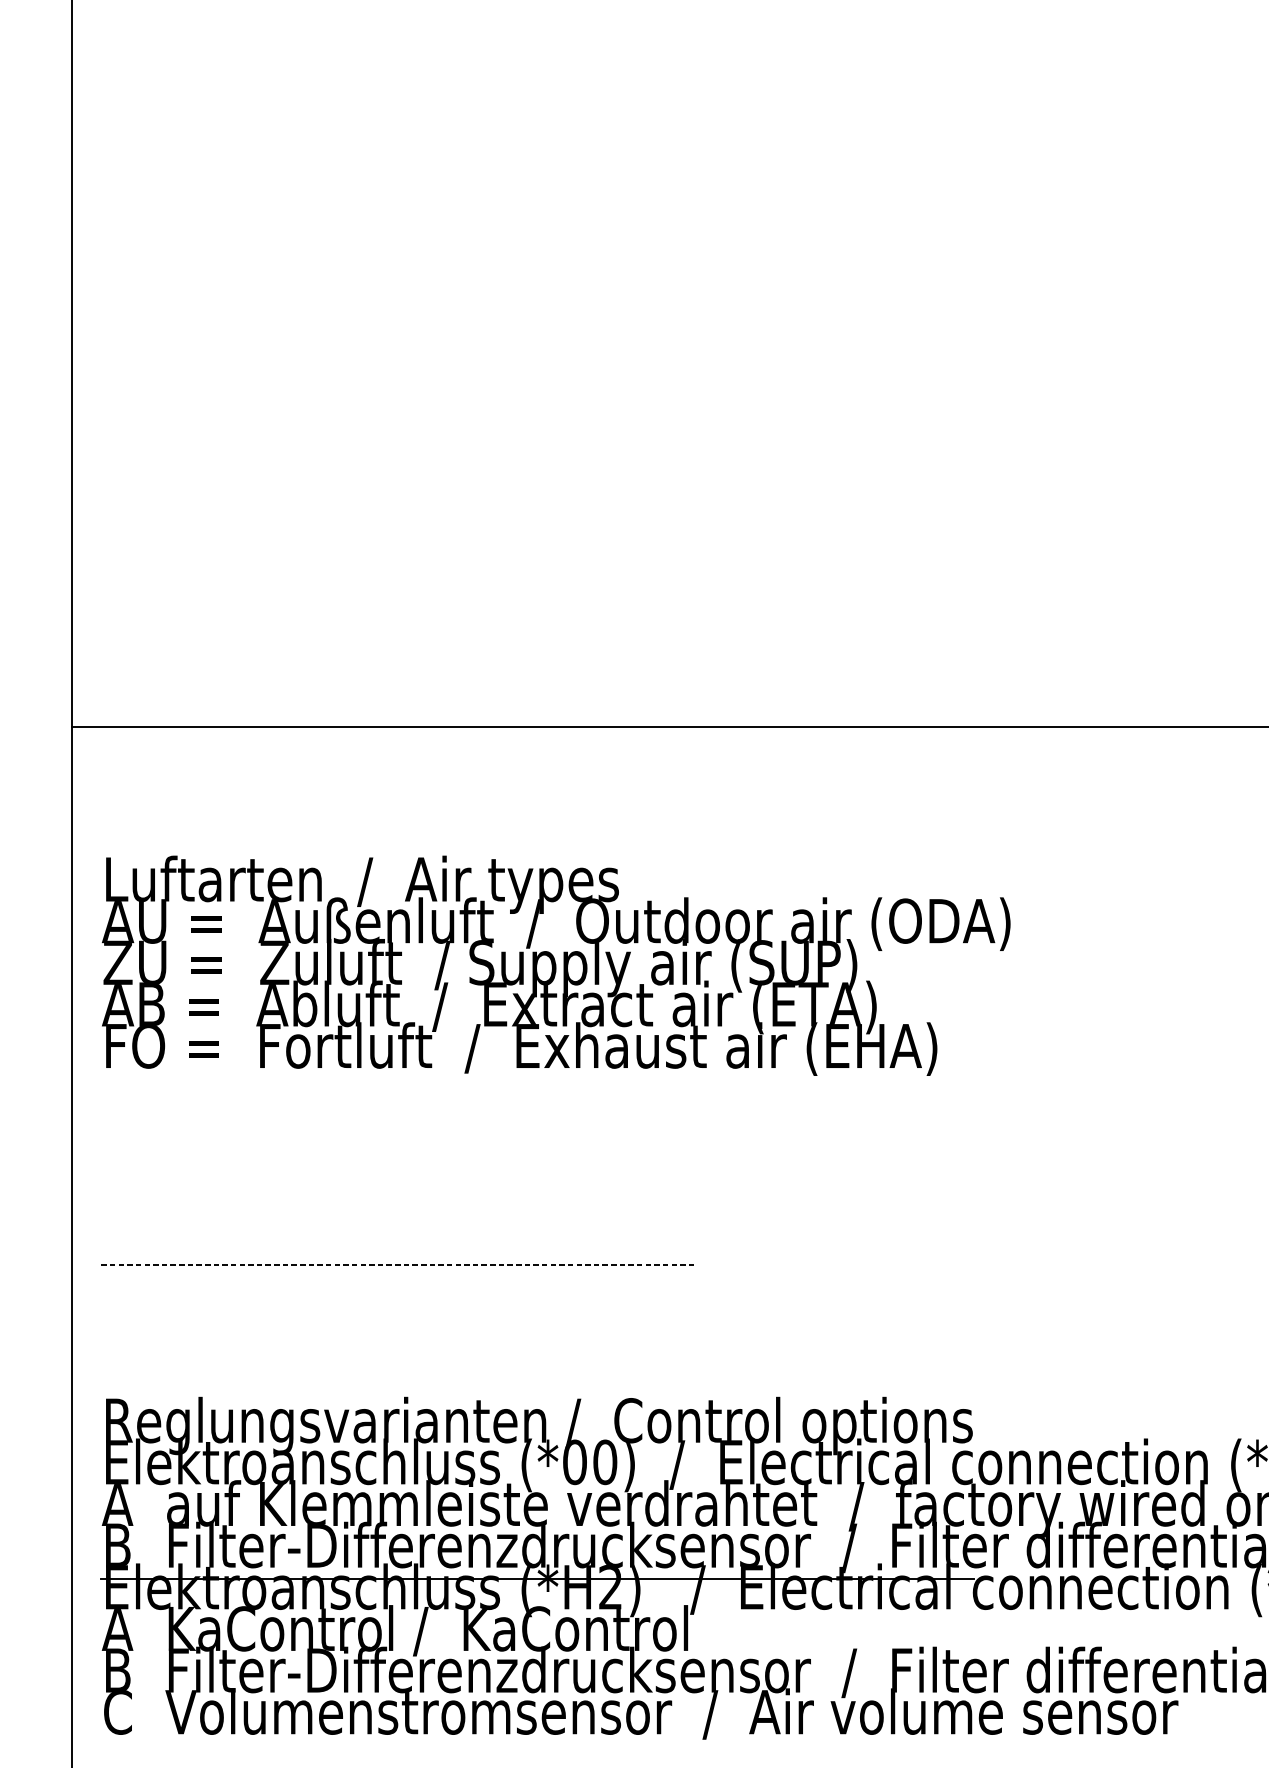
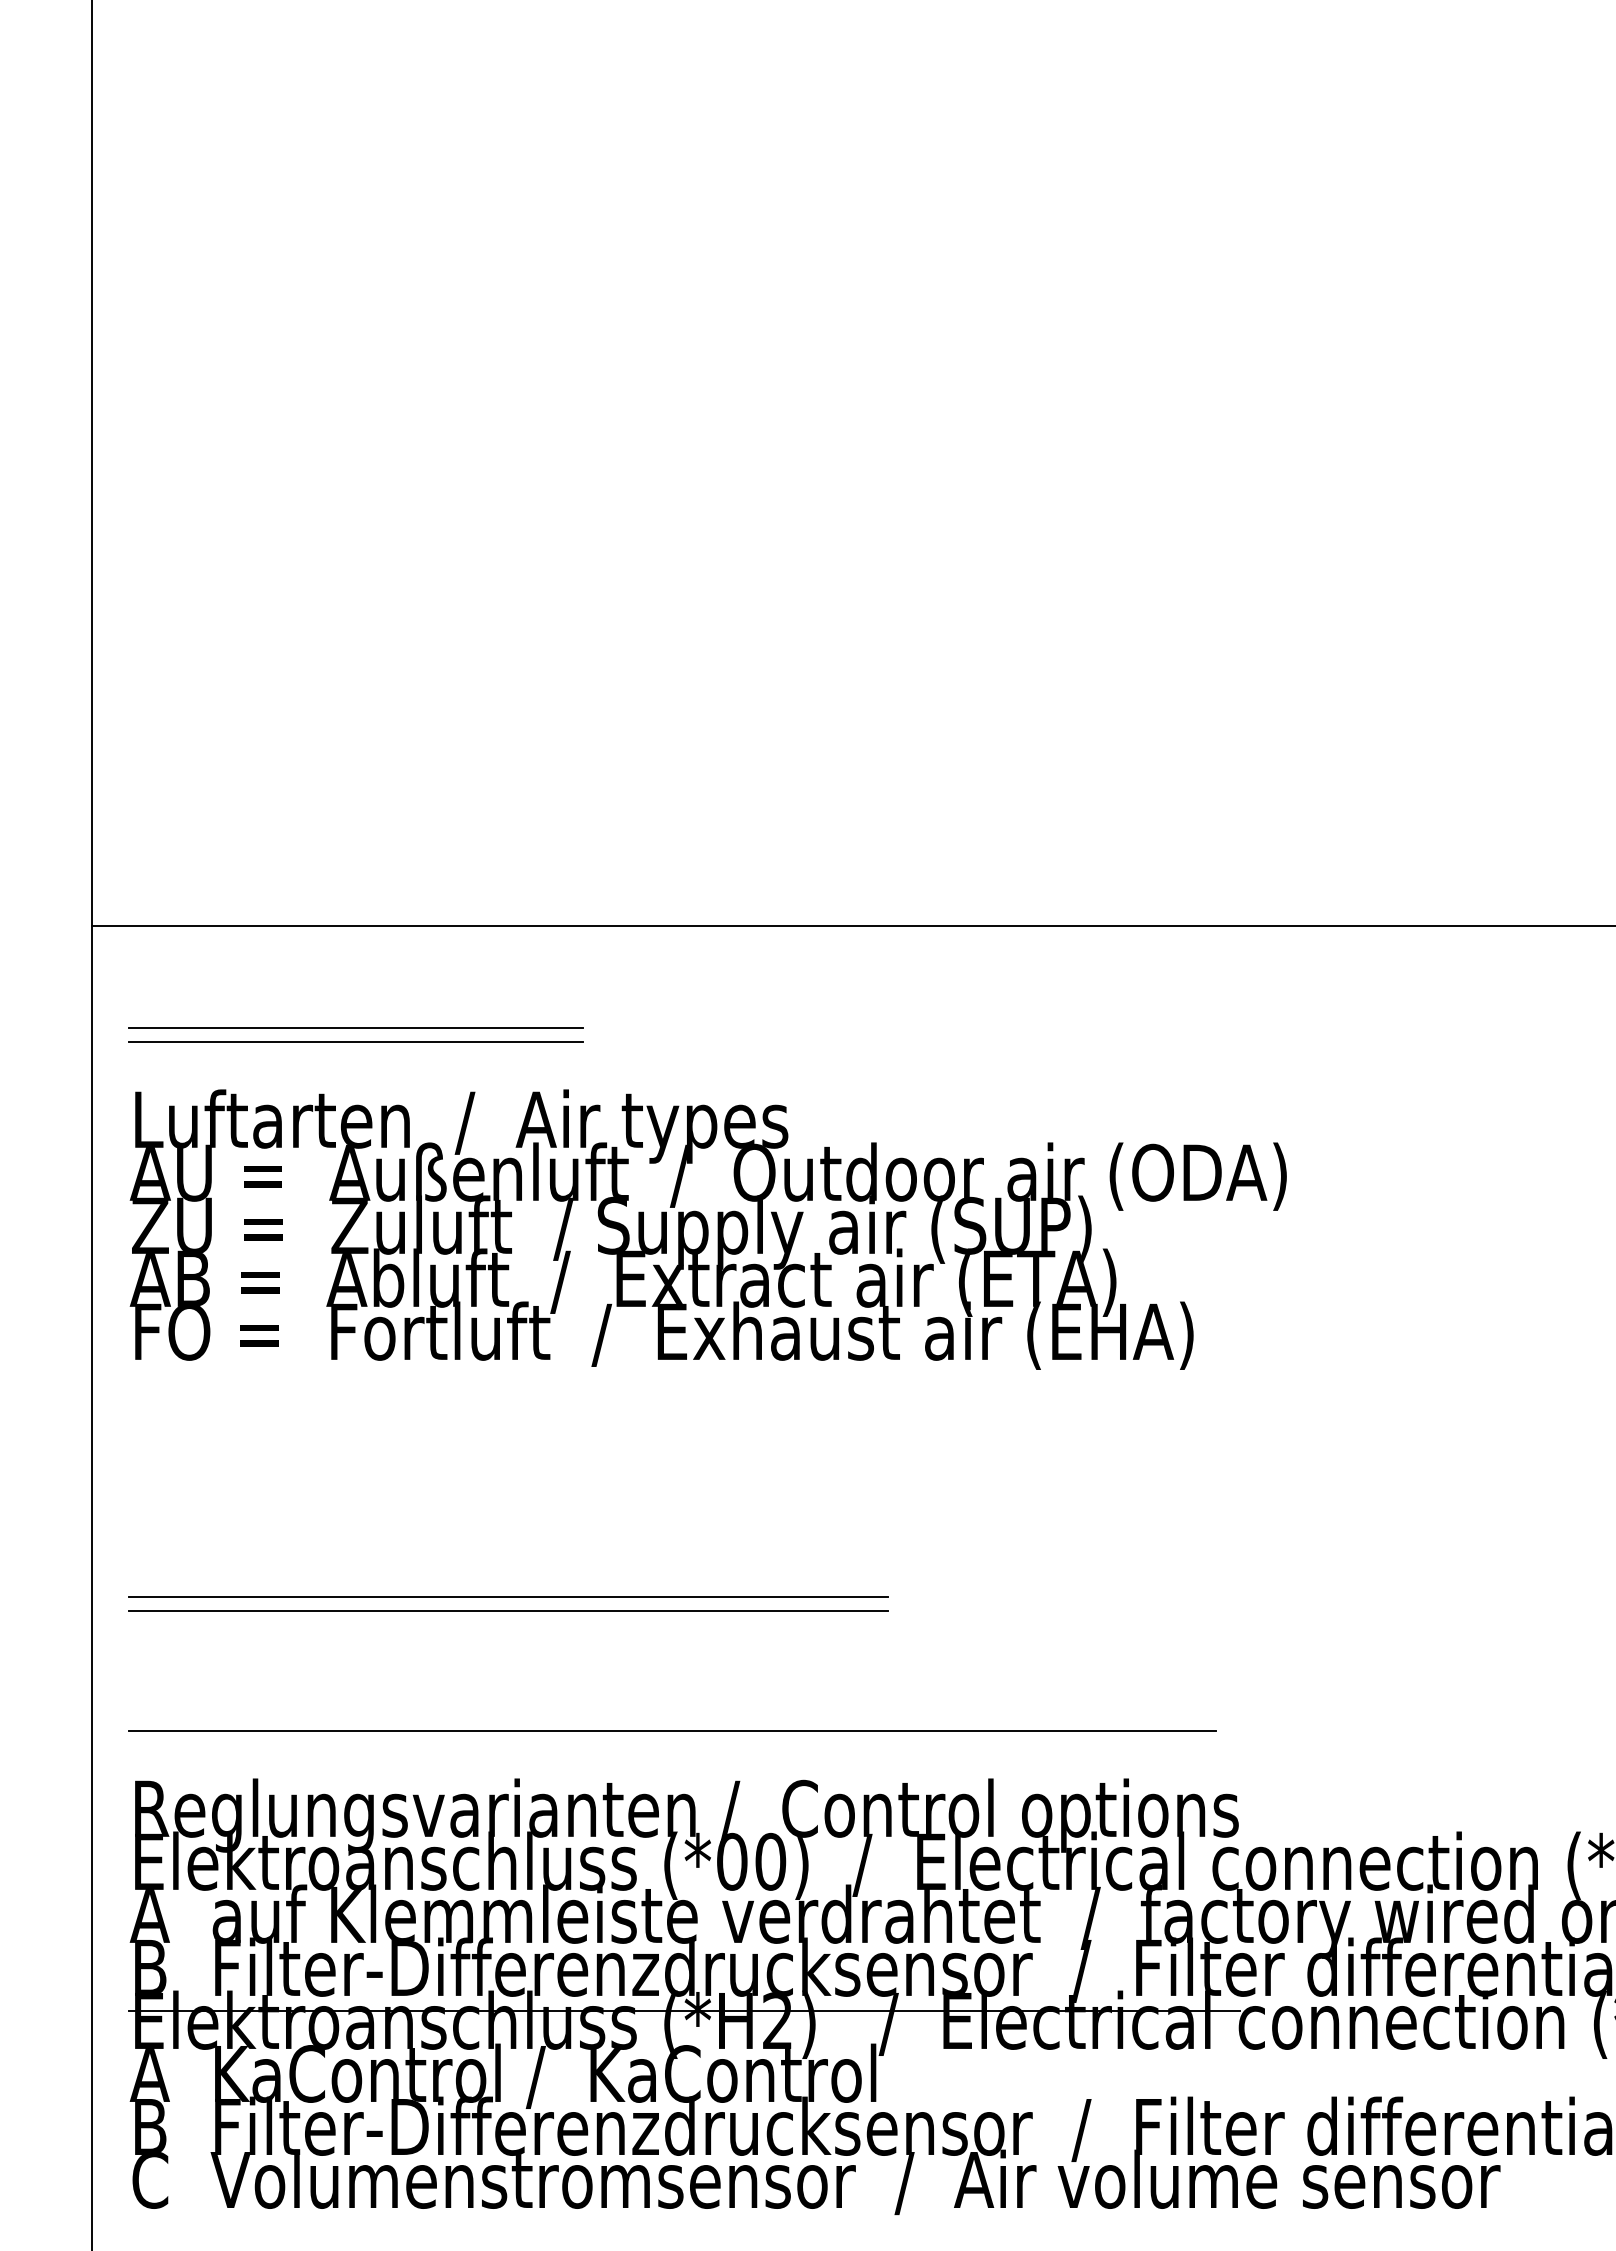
line: (279, 807) -> (355, 1028), added
line: (279, 818) -> (355, 1042), added
line: (399, 1253) -> (508, 1596), added
line: (399, 1264) -> (508, 1610), dashed -> solid
line: (528, 1359) -> (672, 1731), added

